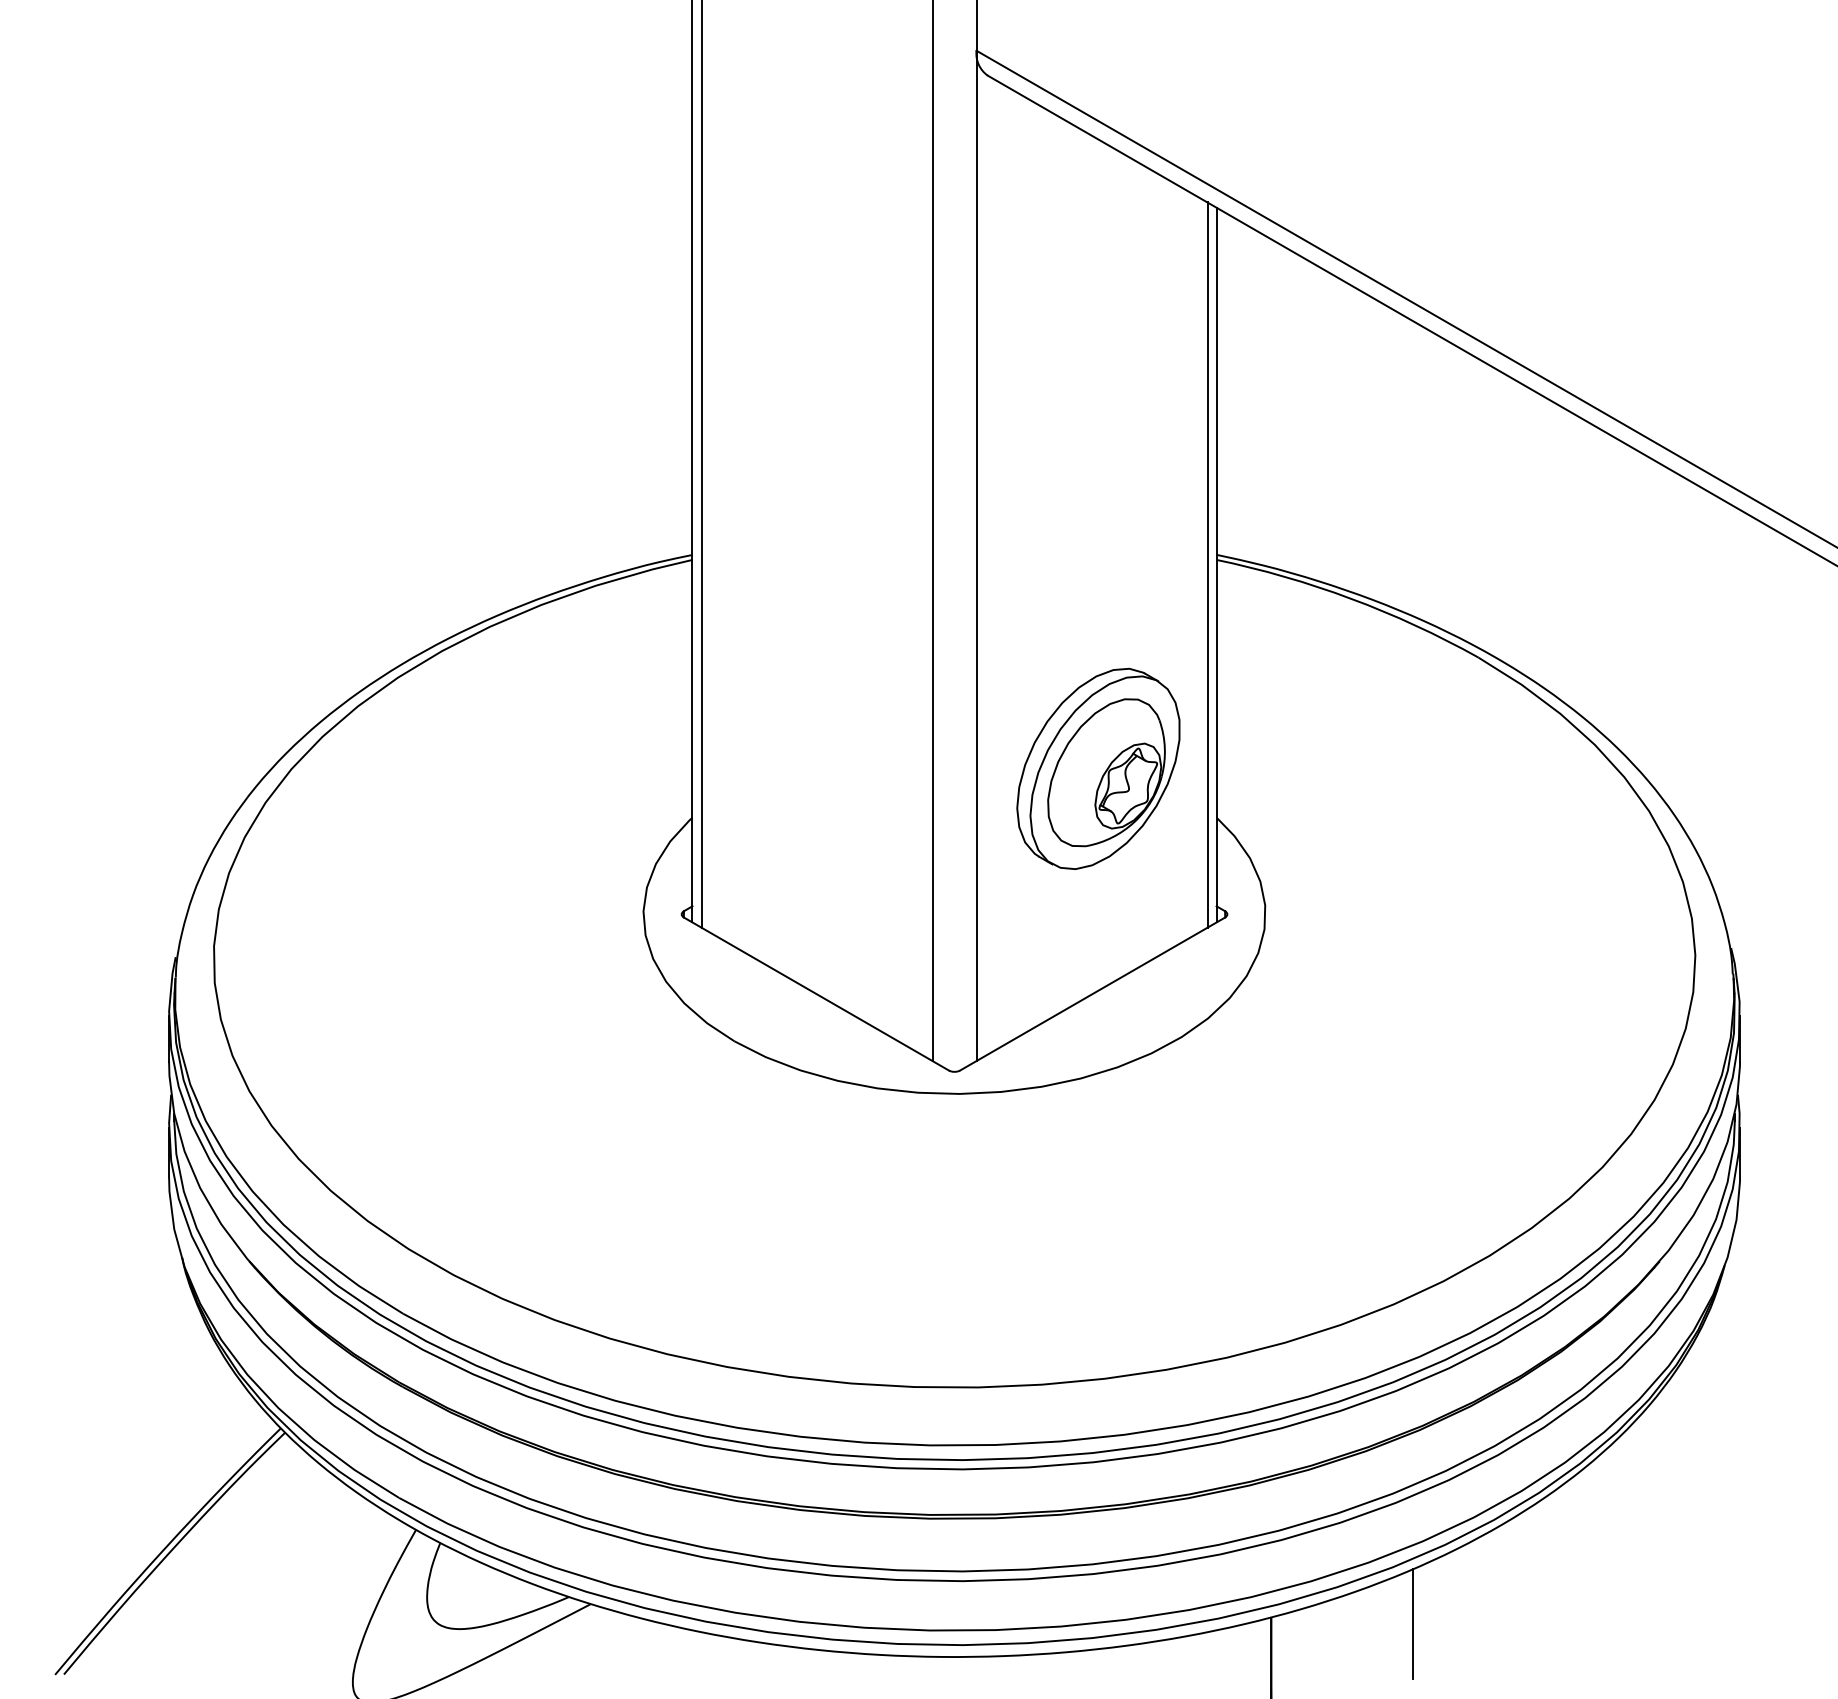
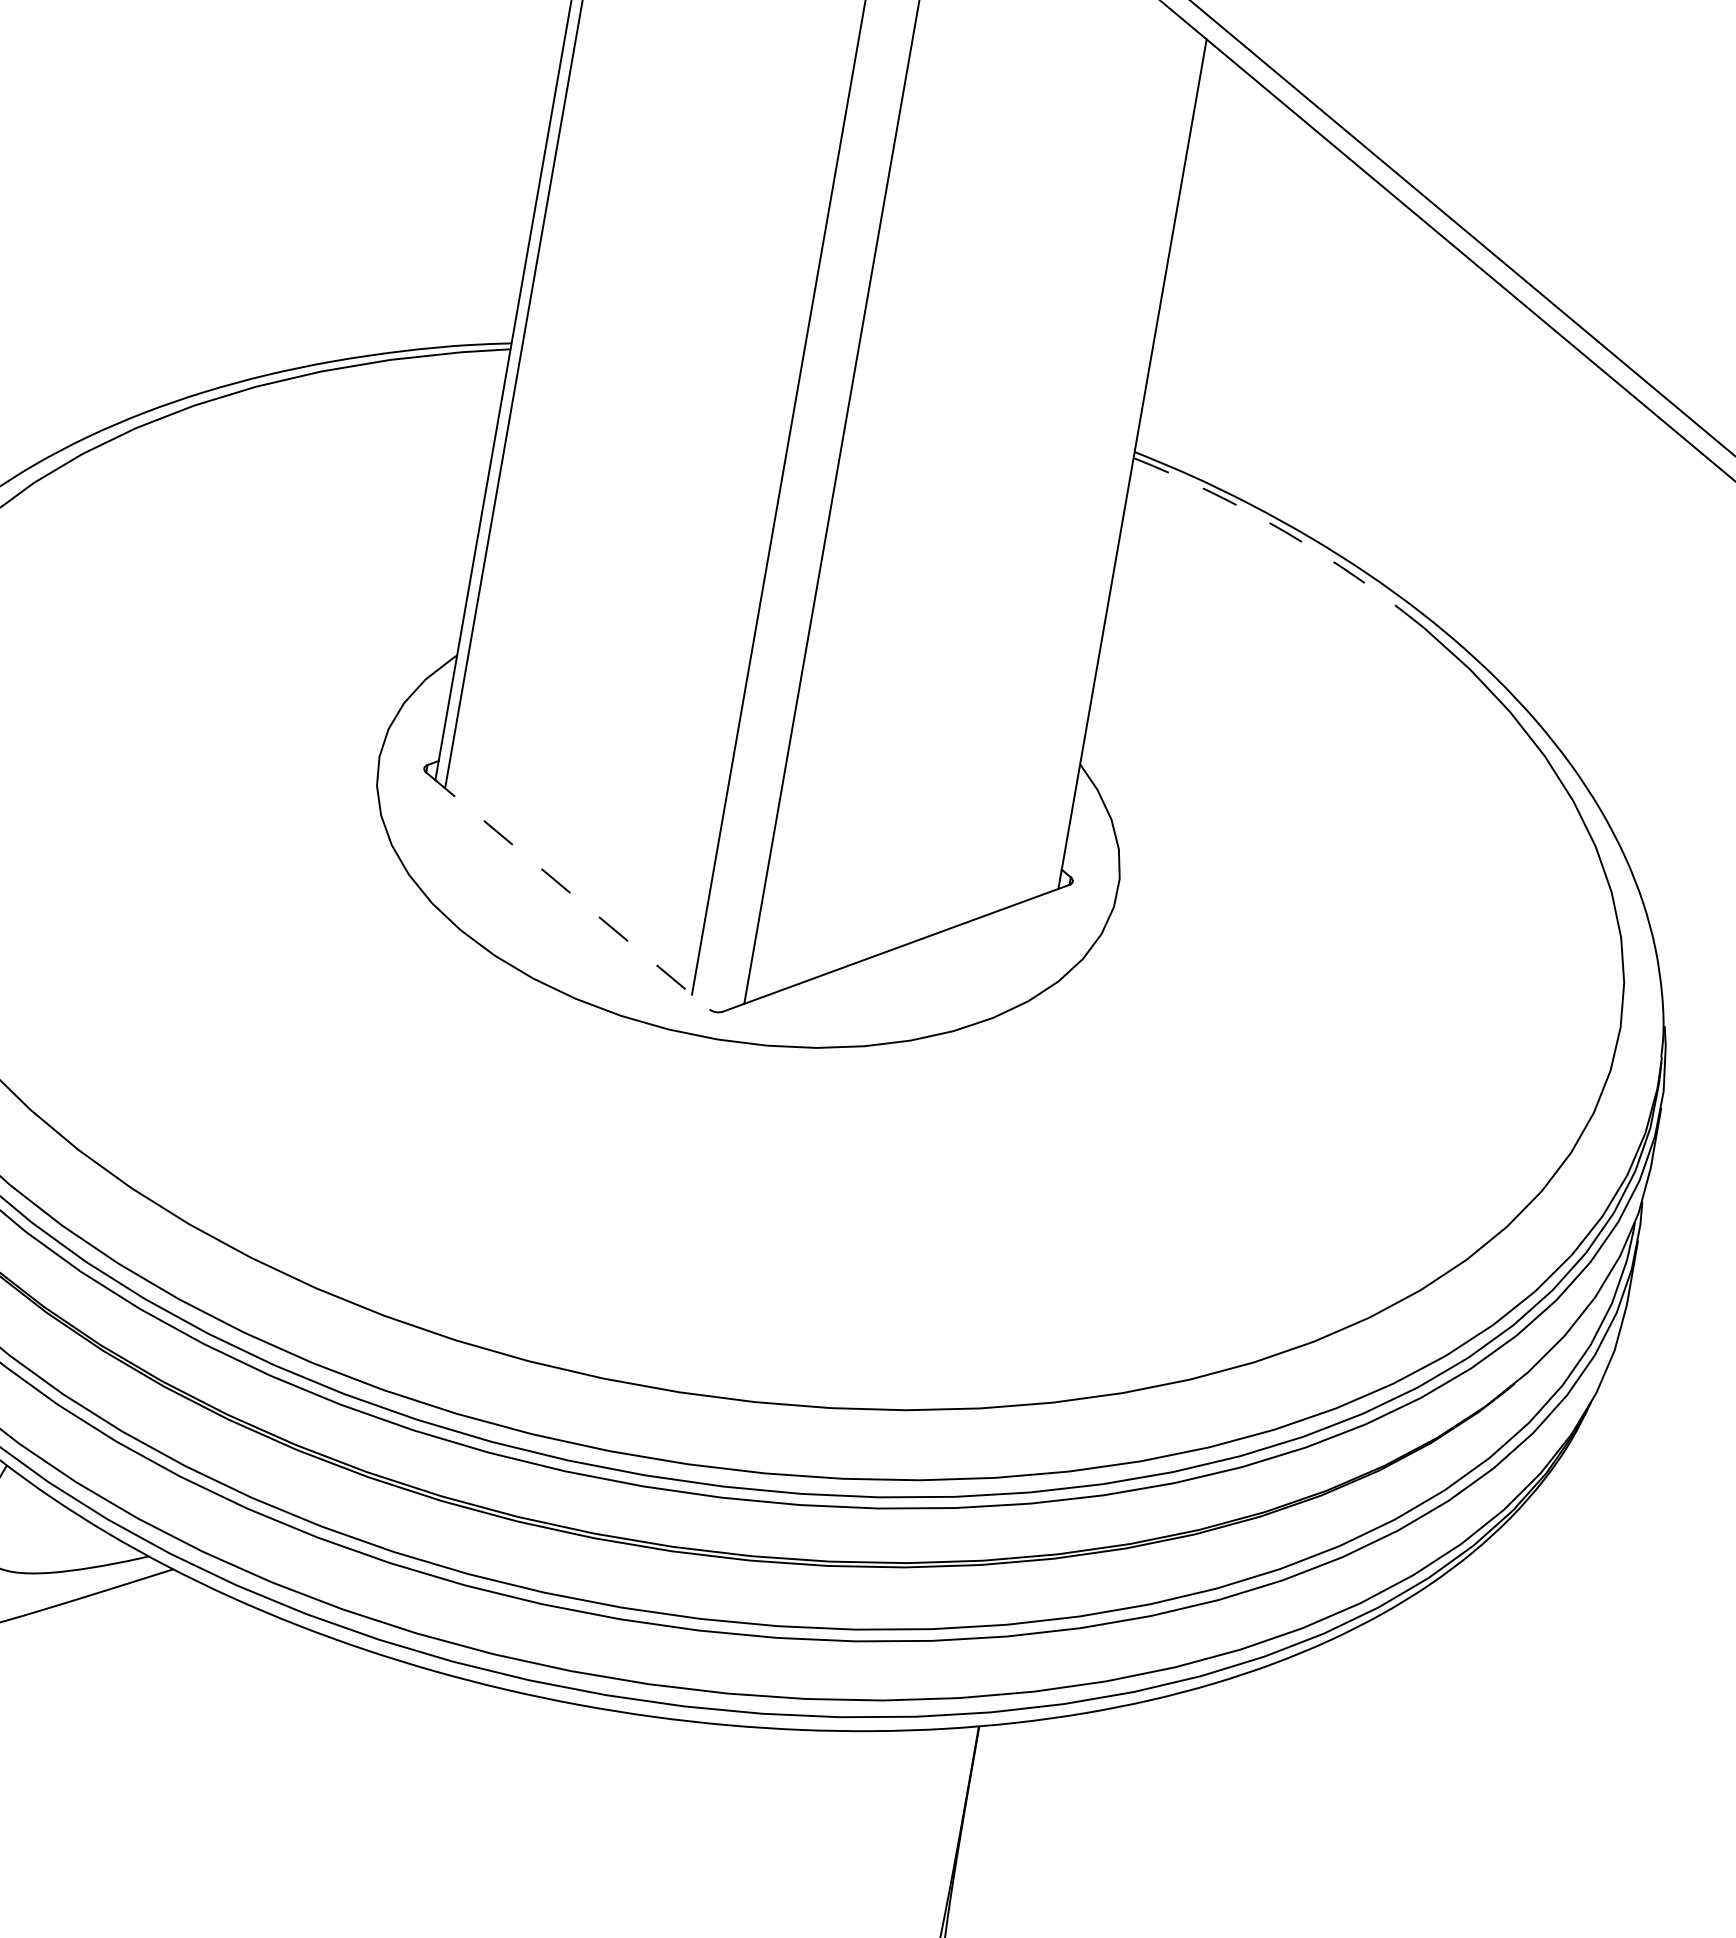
line: (1207, 564) -> (1121, 461), removed
arc: (1351, 598) -> (1285, 531), solid -> dashed
part: (1098, 768) -> (949, 681), removed
line: (816, 994) -> (567, 891), solid -> dashed
line: (1413, 1623) -> (1147, 1763), removed

